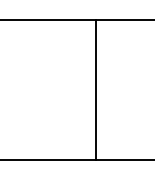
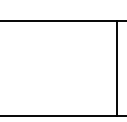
line: (96, 89) -> (117, 68), moved

